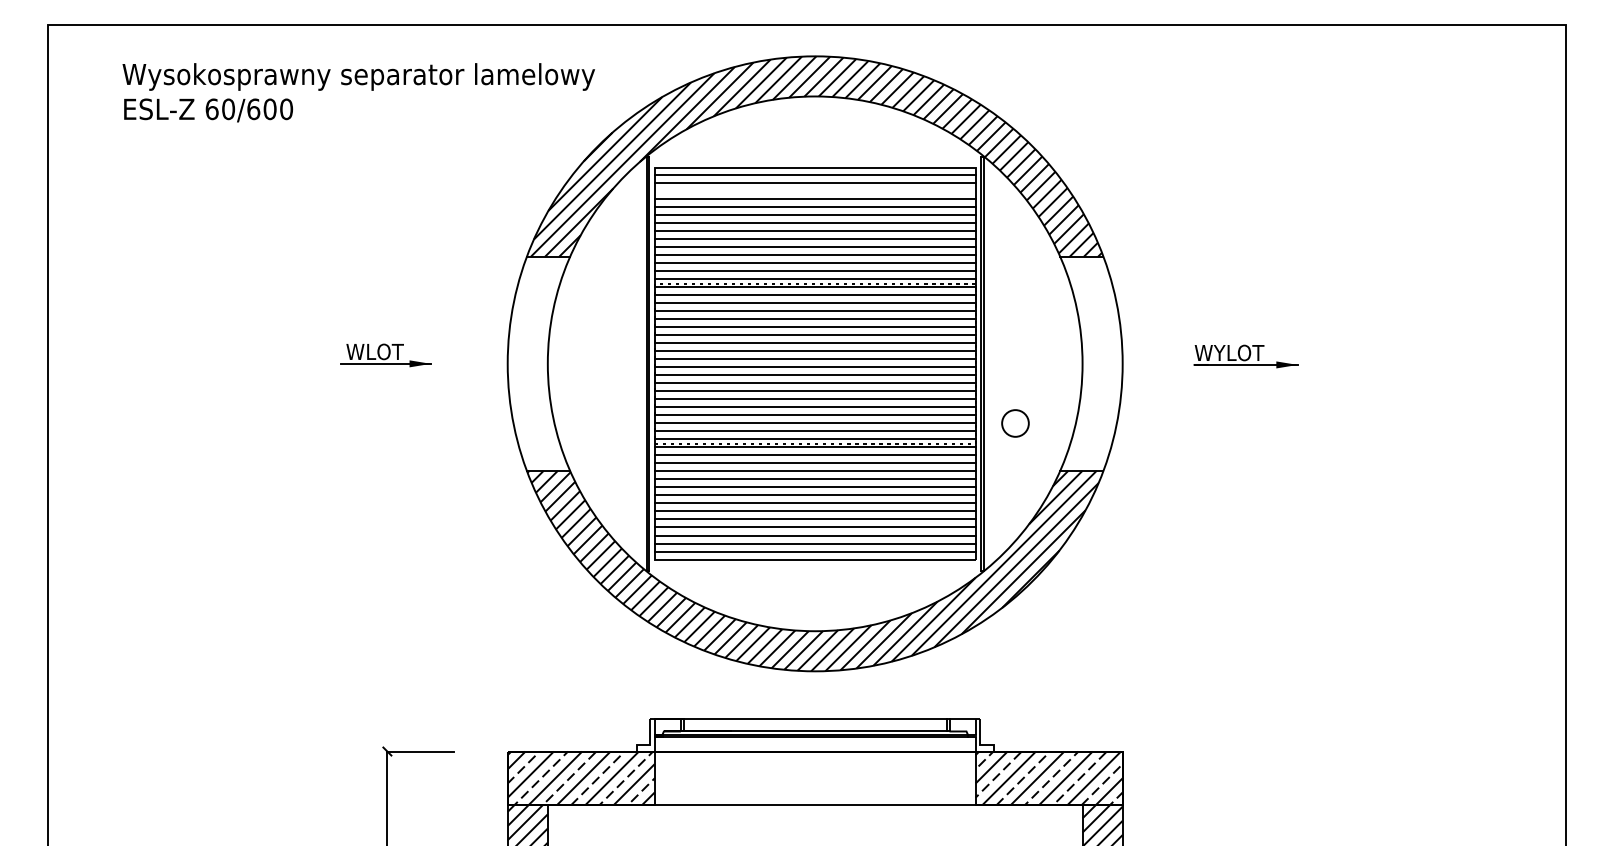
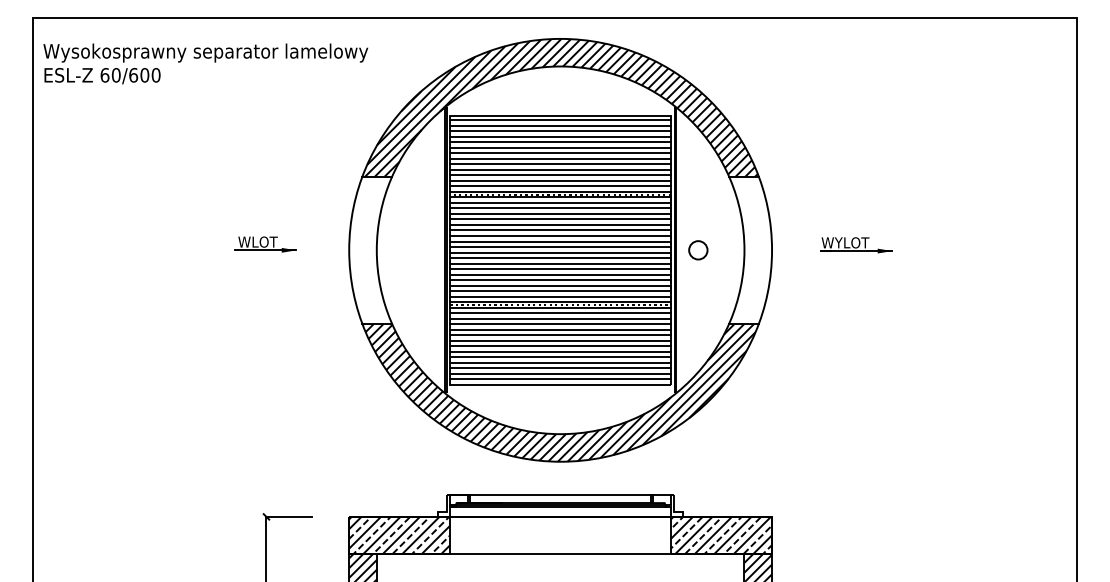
text: (358, 92) -> (205, 63), moved
line: (814, 191) -> (560, 131), added
circle: (1015, 423) -> (698, 250), moved

